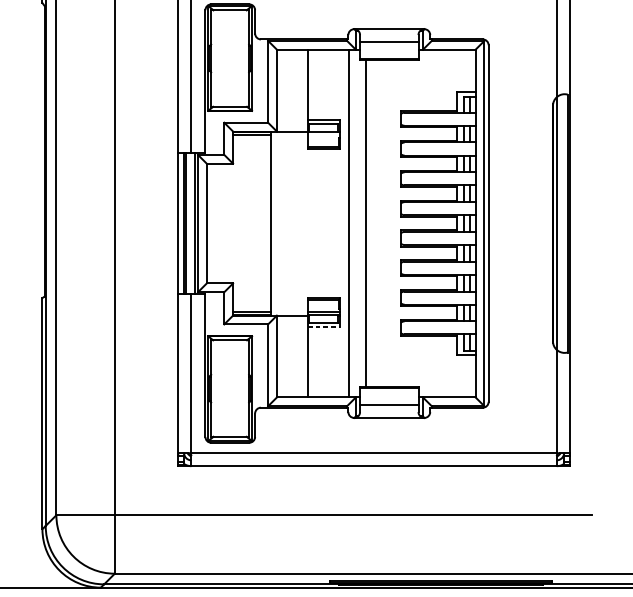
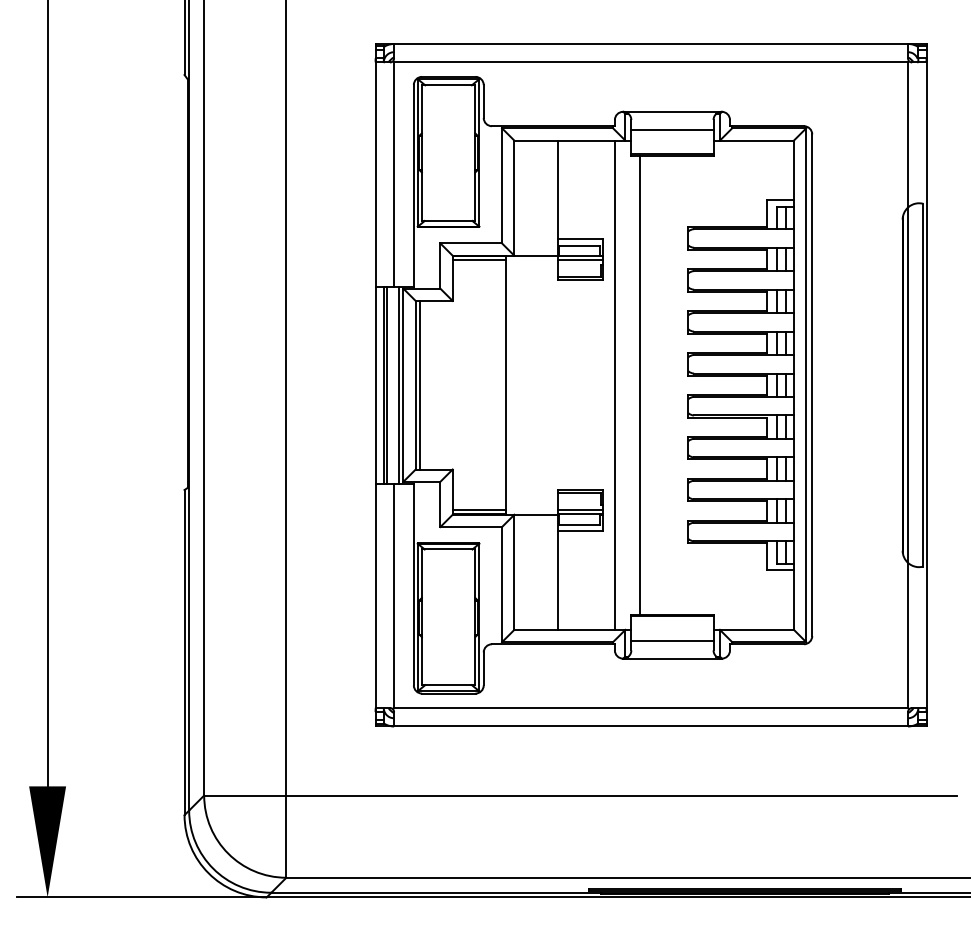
line: (323, 134) -> (579, 260), added
line: (209, 223) -> (419, 384), added
line: (323, 327) -> (580, 531), dashed -> solid

